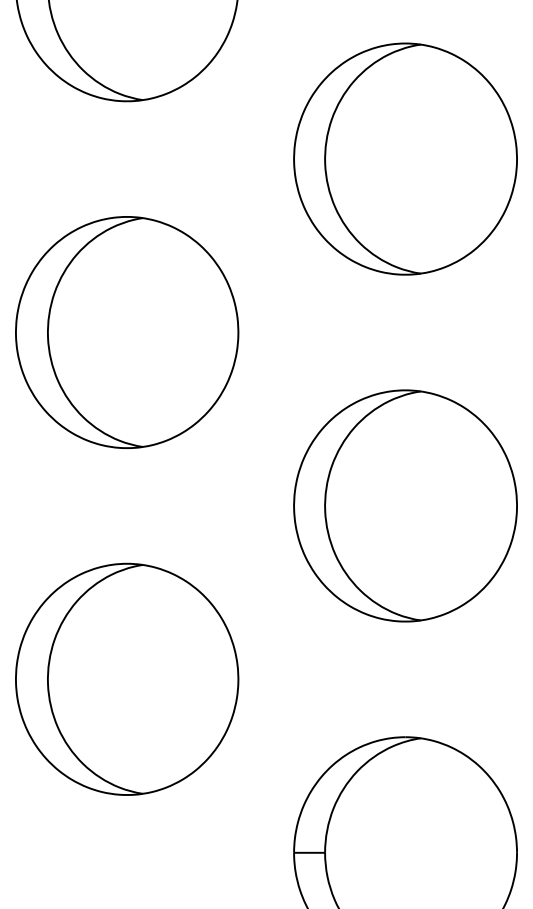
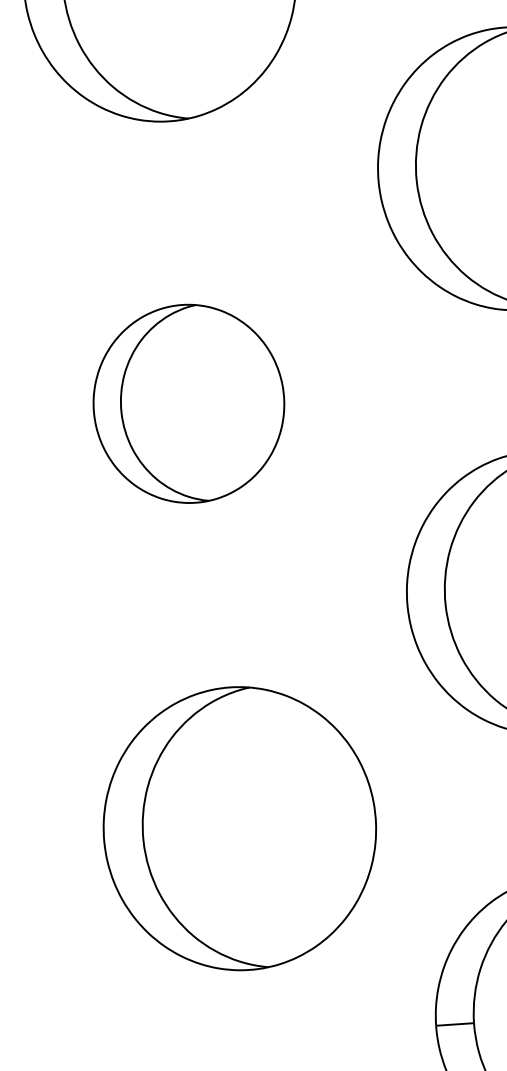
part: (127, 332) -> (189, 403), size x0.7
part: (127, 678) -> (240, 827), moved

